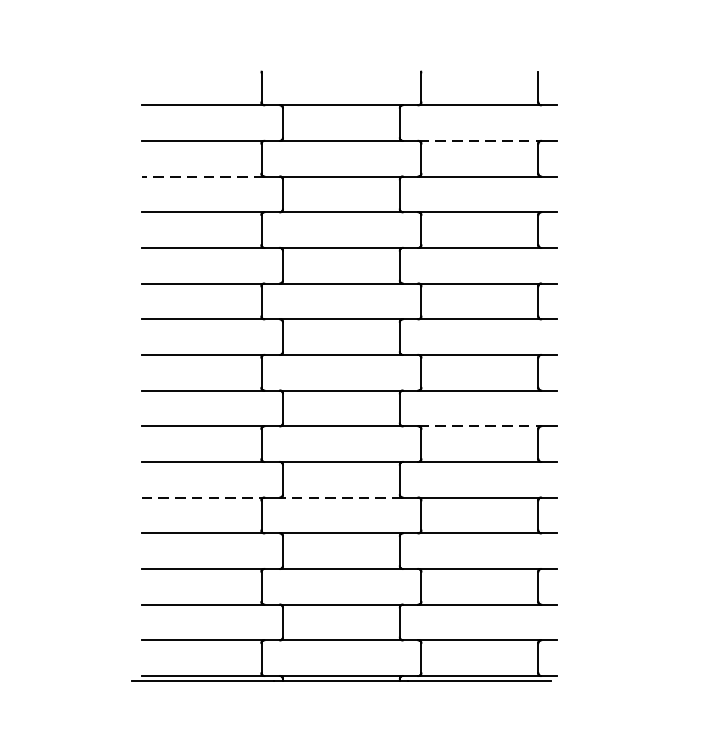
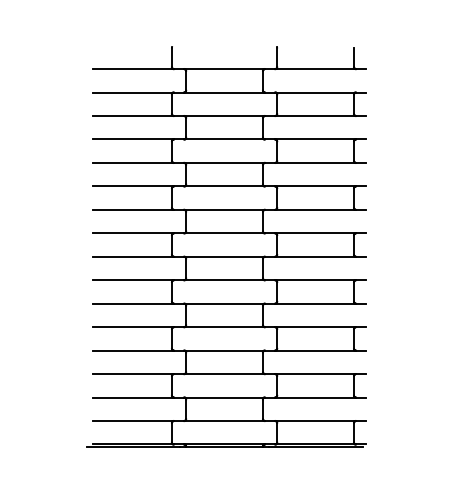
line: (481, 140) -> (316, 92), dashed -> solid
line: (202, 177) -> (133, 116), dashed -> solid
line: (481, 426) -> (316, 280), dashed -> solid
line: (204, 498) -> (134, 327), dashed -> solid
line: (341, 498) -> (224, 327), dashed -> solid

